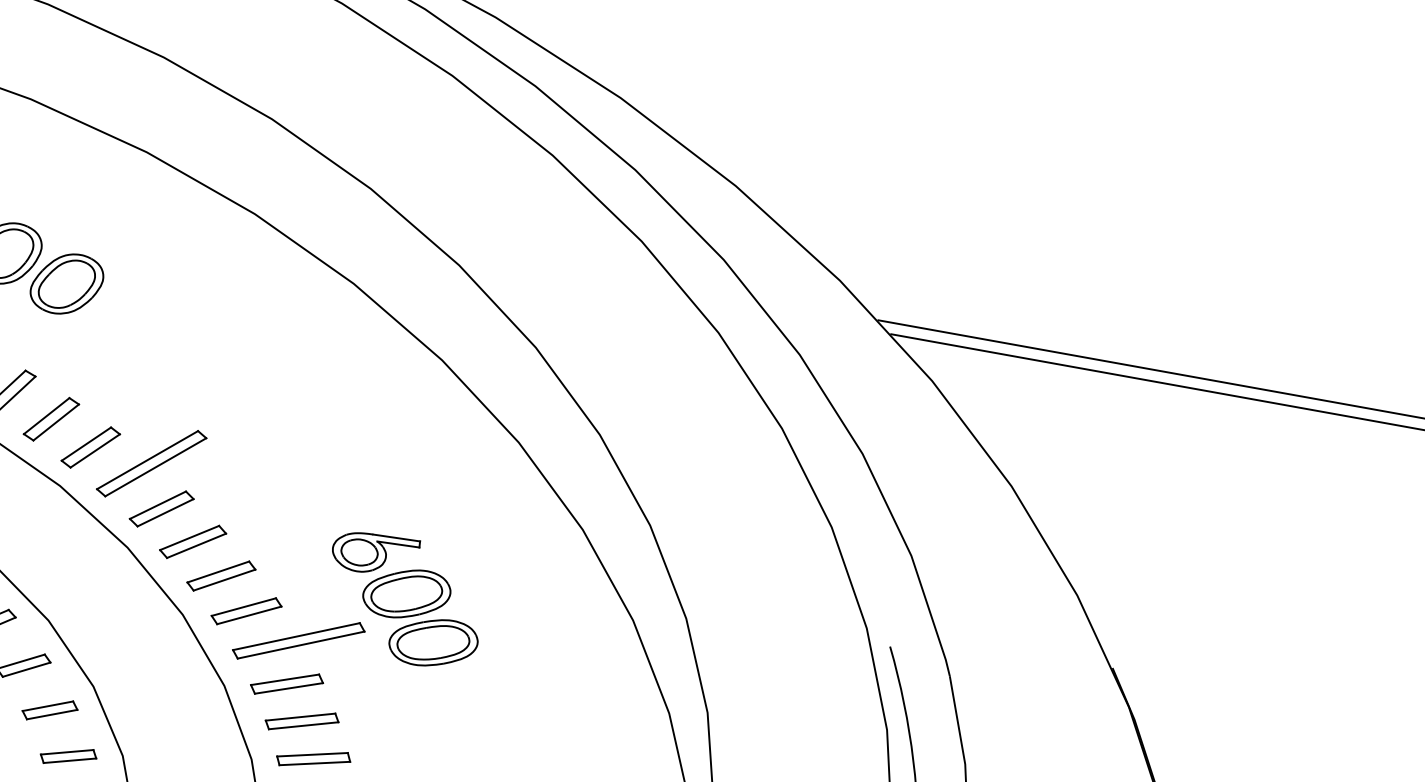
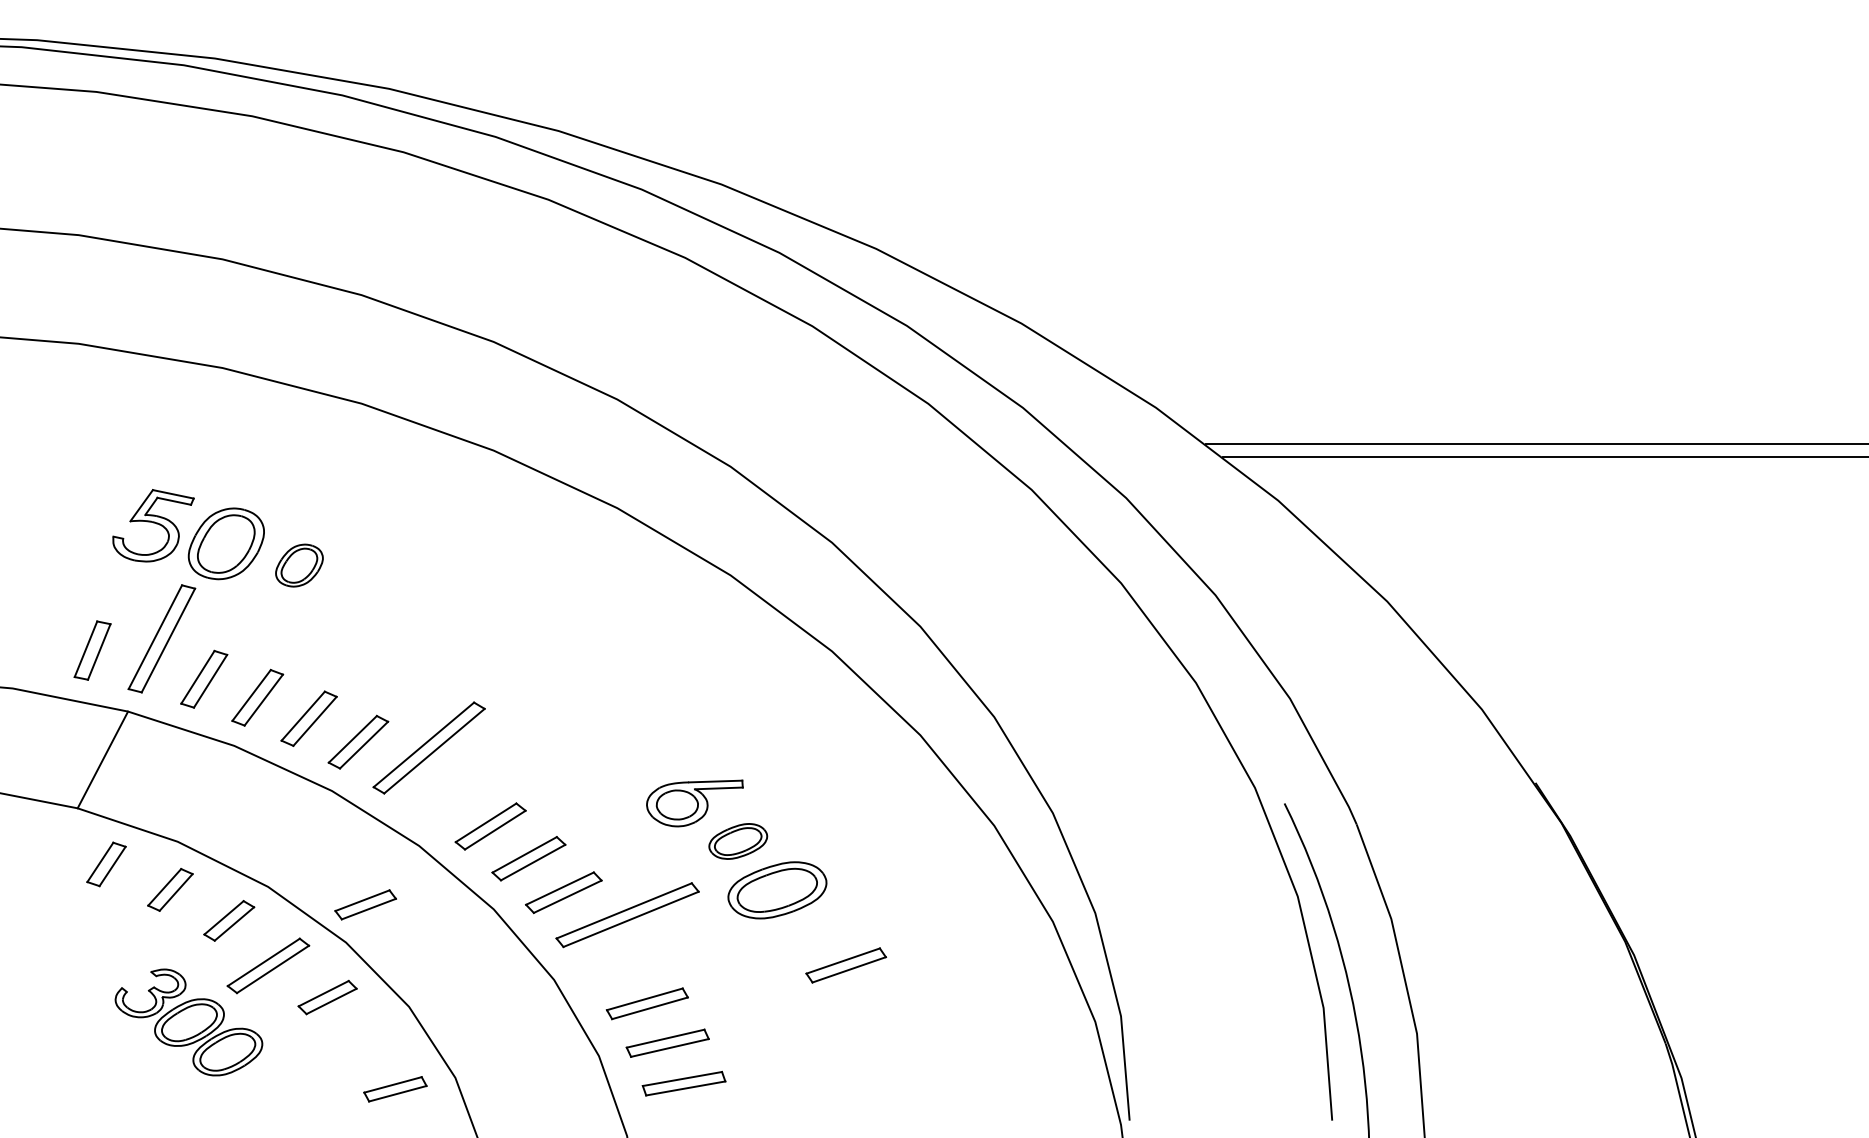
part: (67, 283) -> (299, 565), size x0.6
part: (161, 508) -> (448, 795), removed
part: (407, 593) -> (738, 841), size x0.6
part: (286, 684) -> (845, 965), moved
part: (49, 710) -> (365, 904), moved

